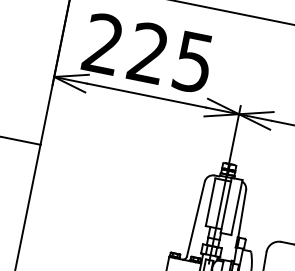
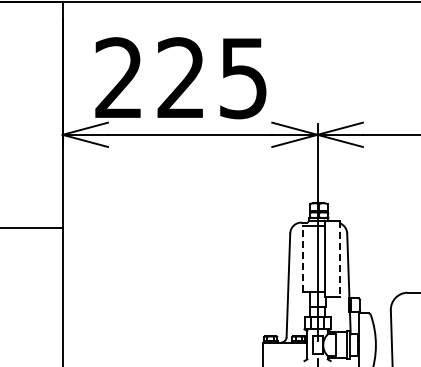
line: (210, 202) -> (303, 259), solid -> dashed
line: (236, 207) -> (339, 259), solid -> dashed

